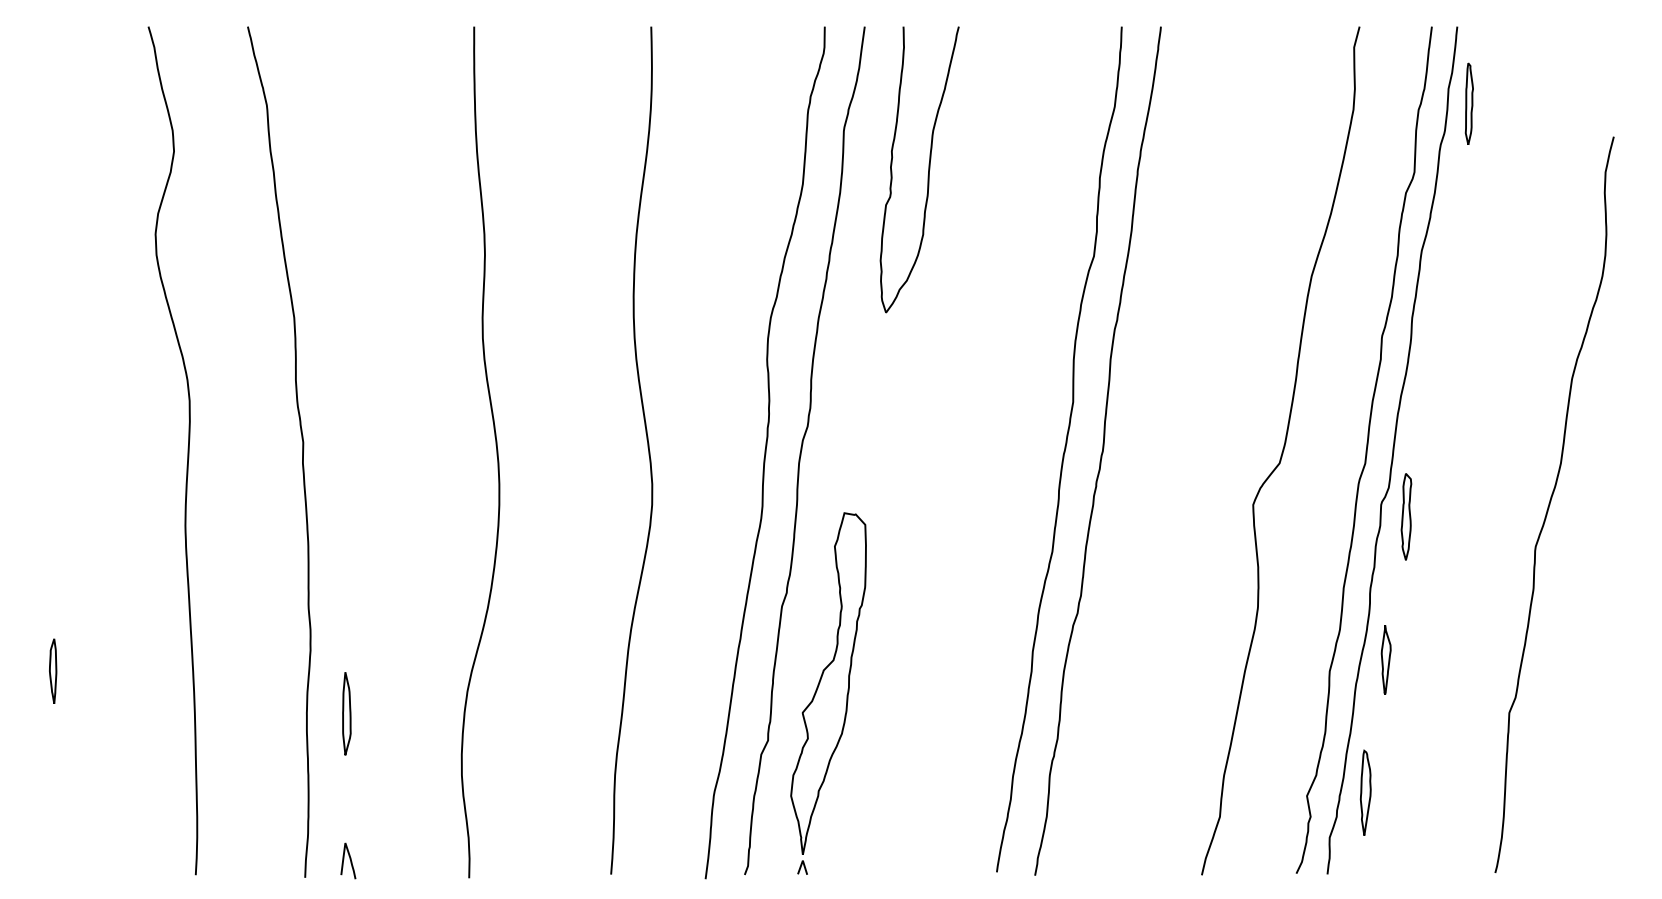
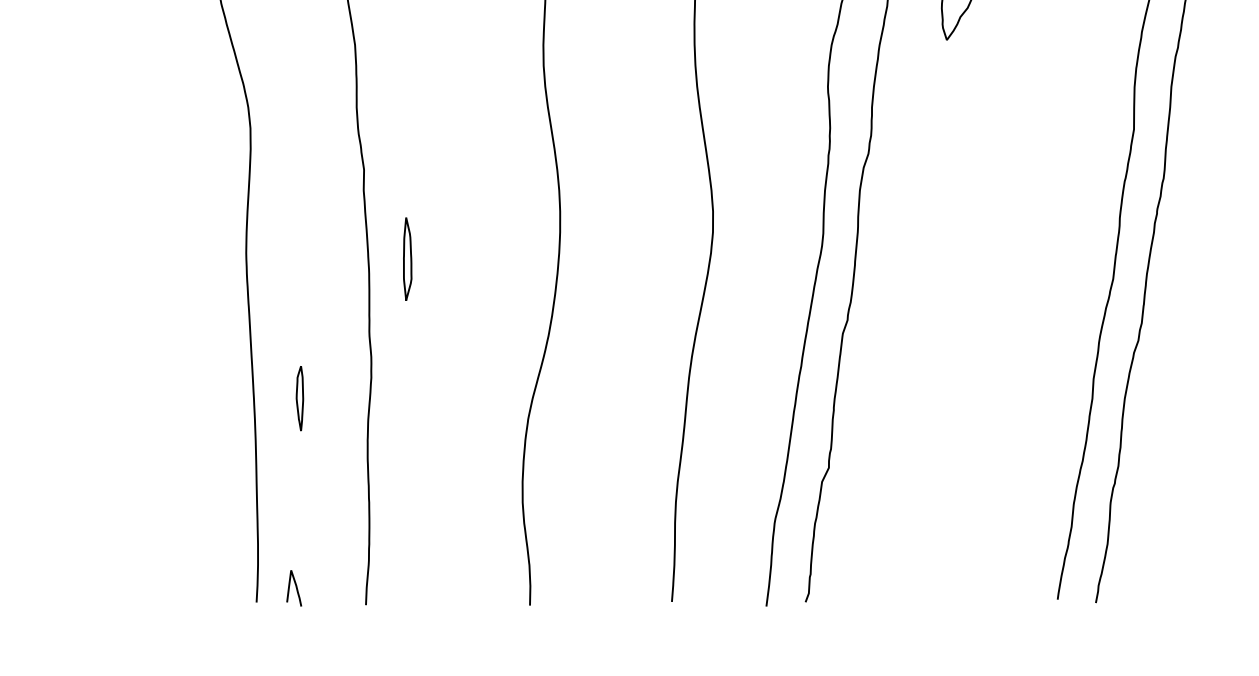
part: (53, 670) -> (300, 397), moved
part: (828, 693) -> (889, 420), removed
part: (346, 713) -> (407, 258), moved
curve: (349, 859) -> (295, 586), moved

